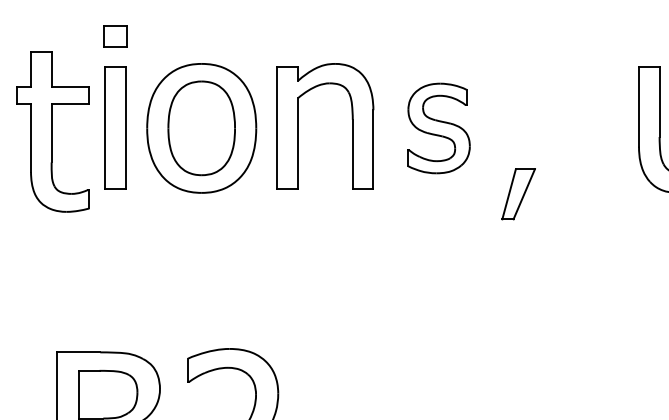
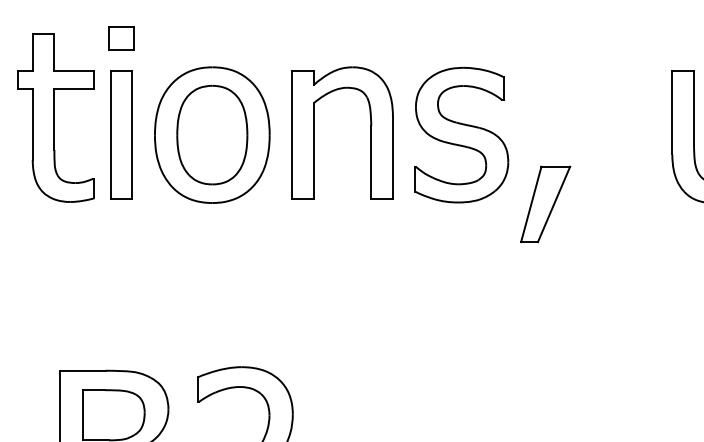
part: (438, 128) -> (461, 135), size x1.43
part: (52, 131) -> (55, 117), moved
part: (518, 194) -> (545, 204), size x1.43

